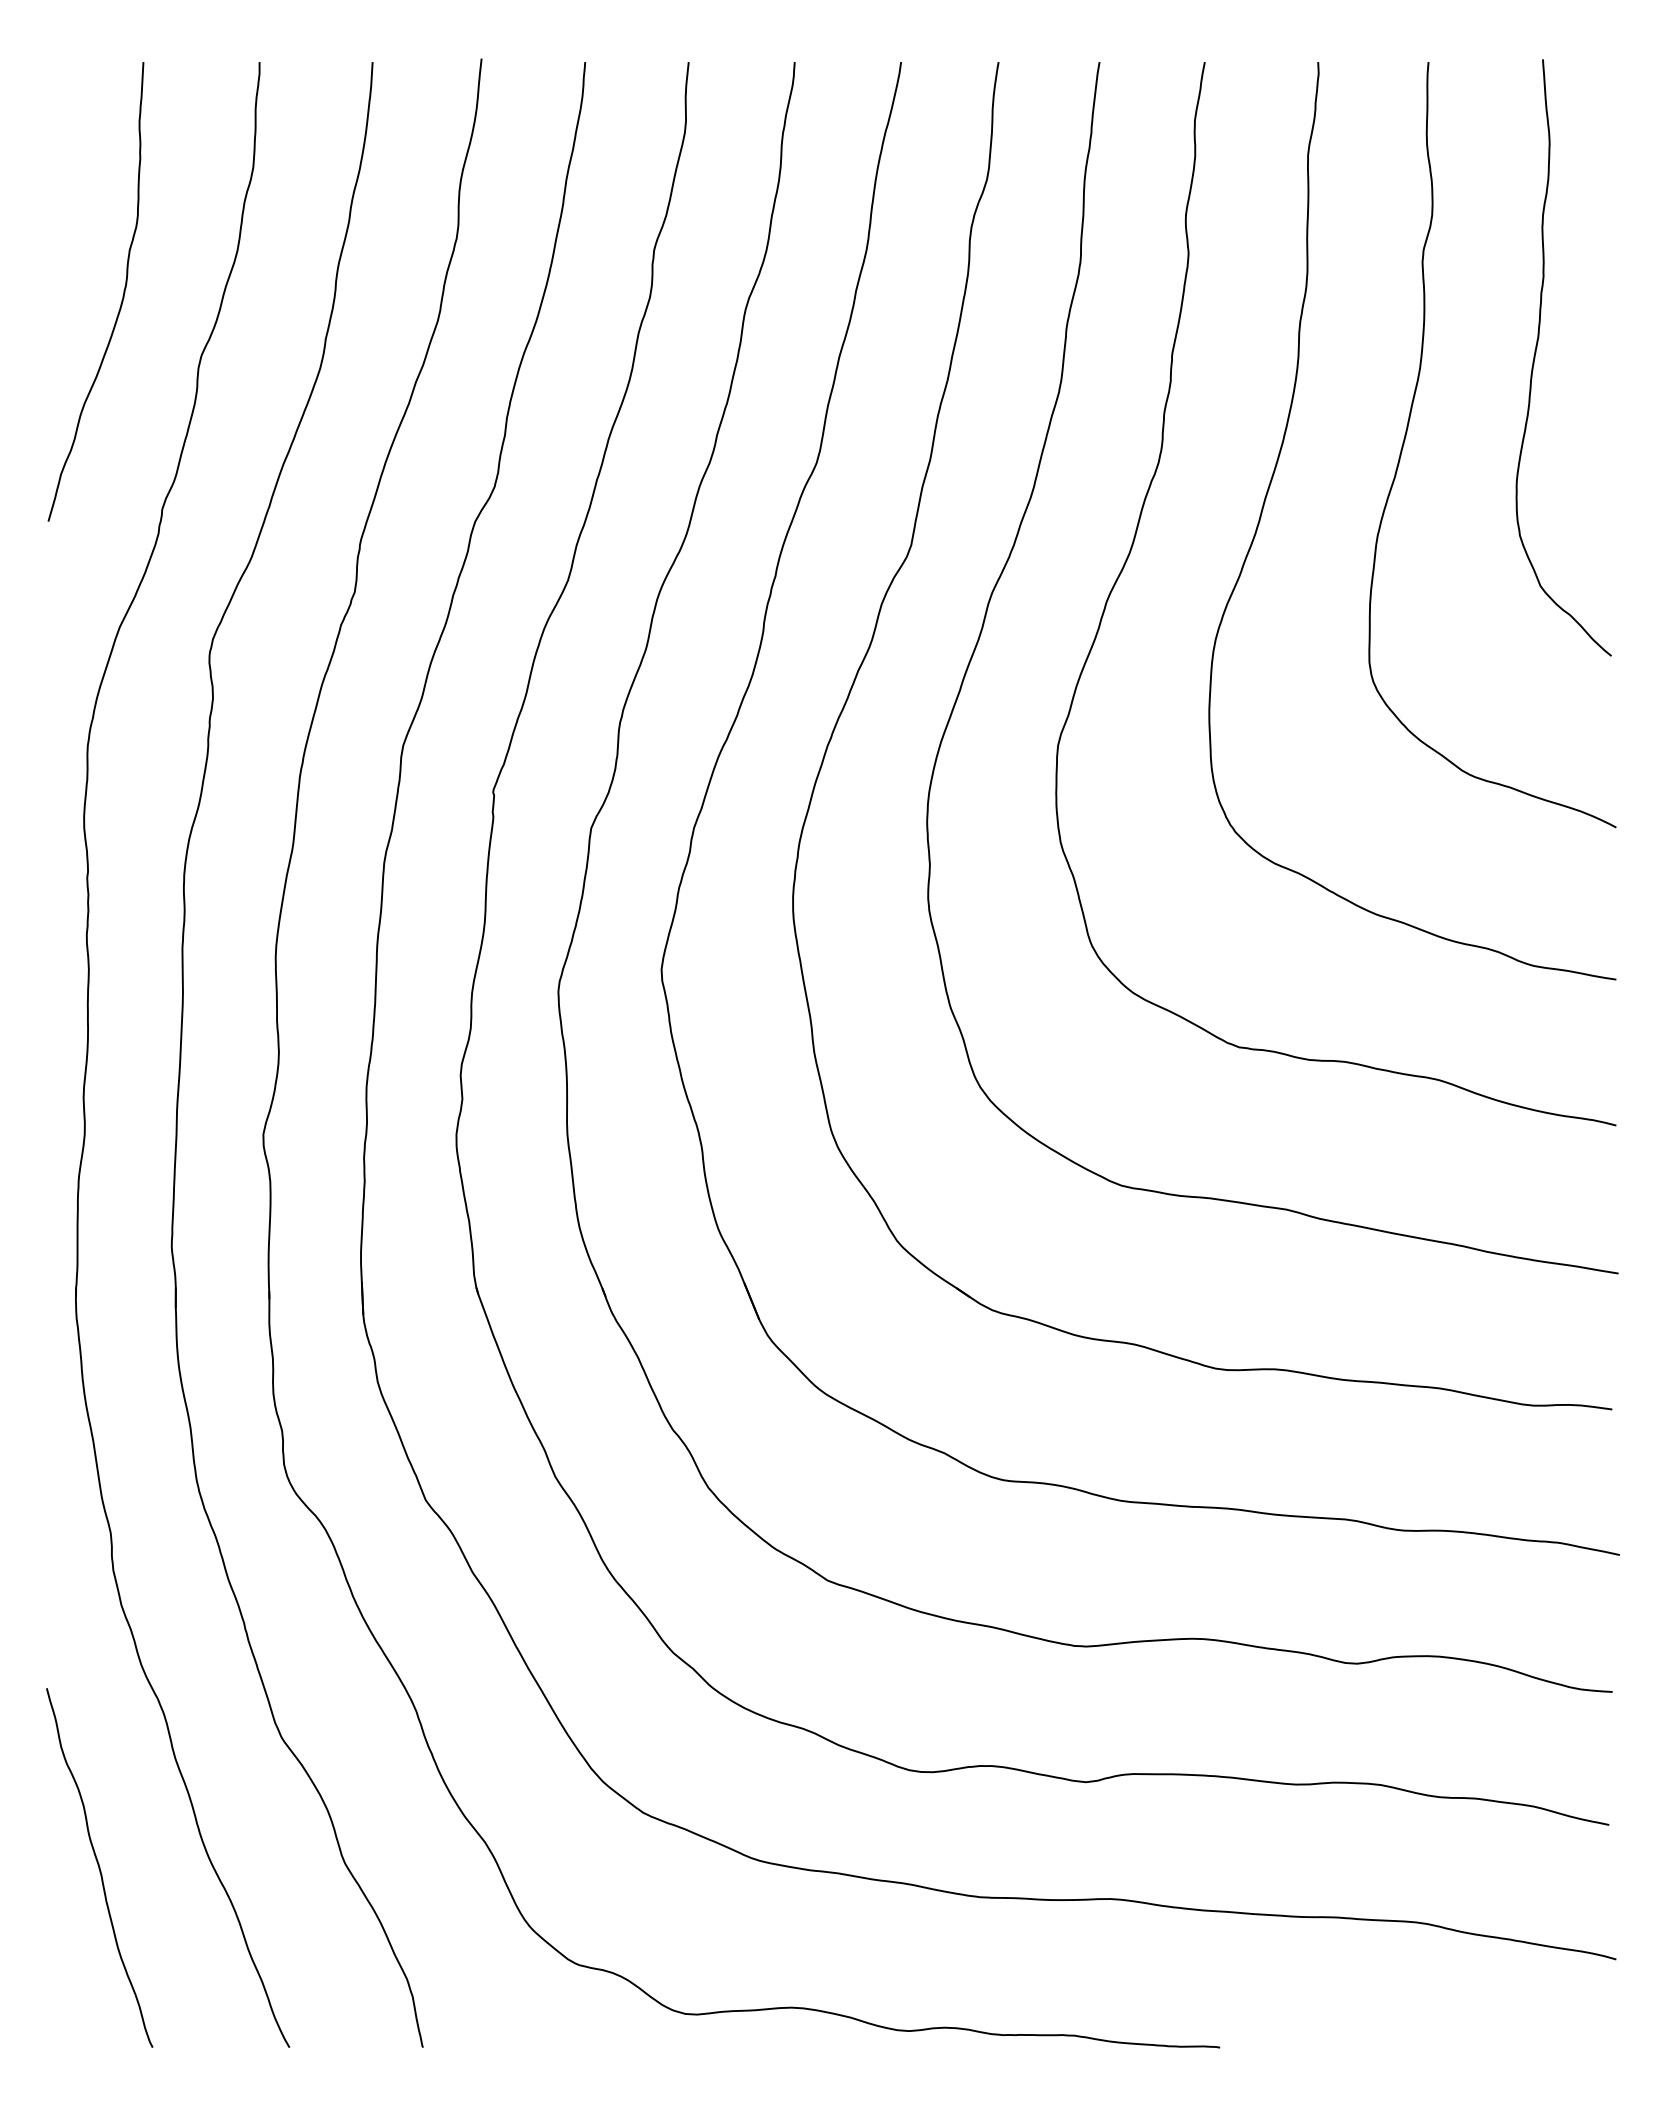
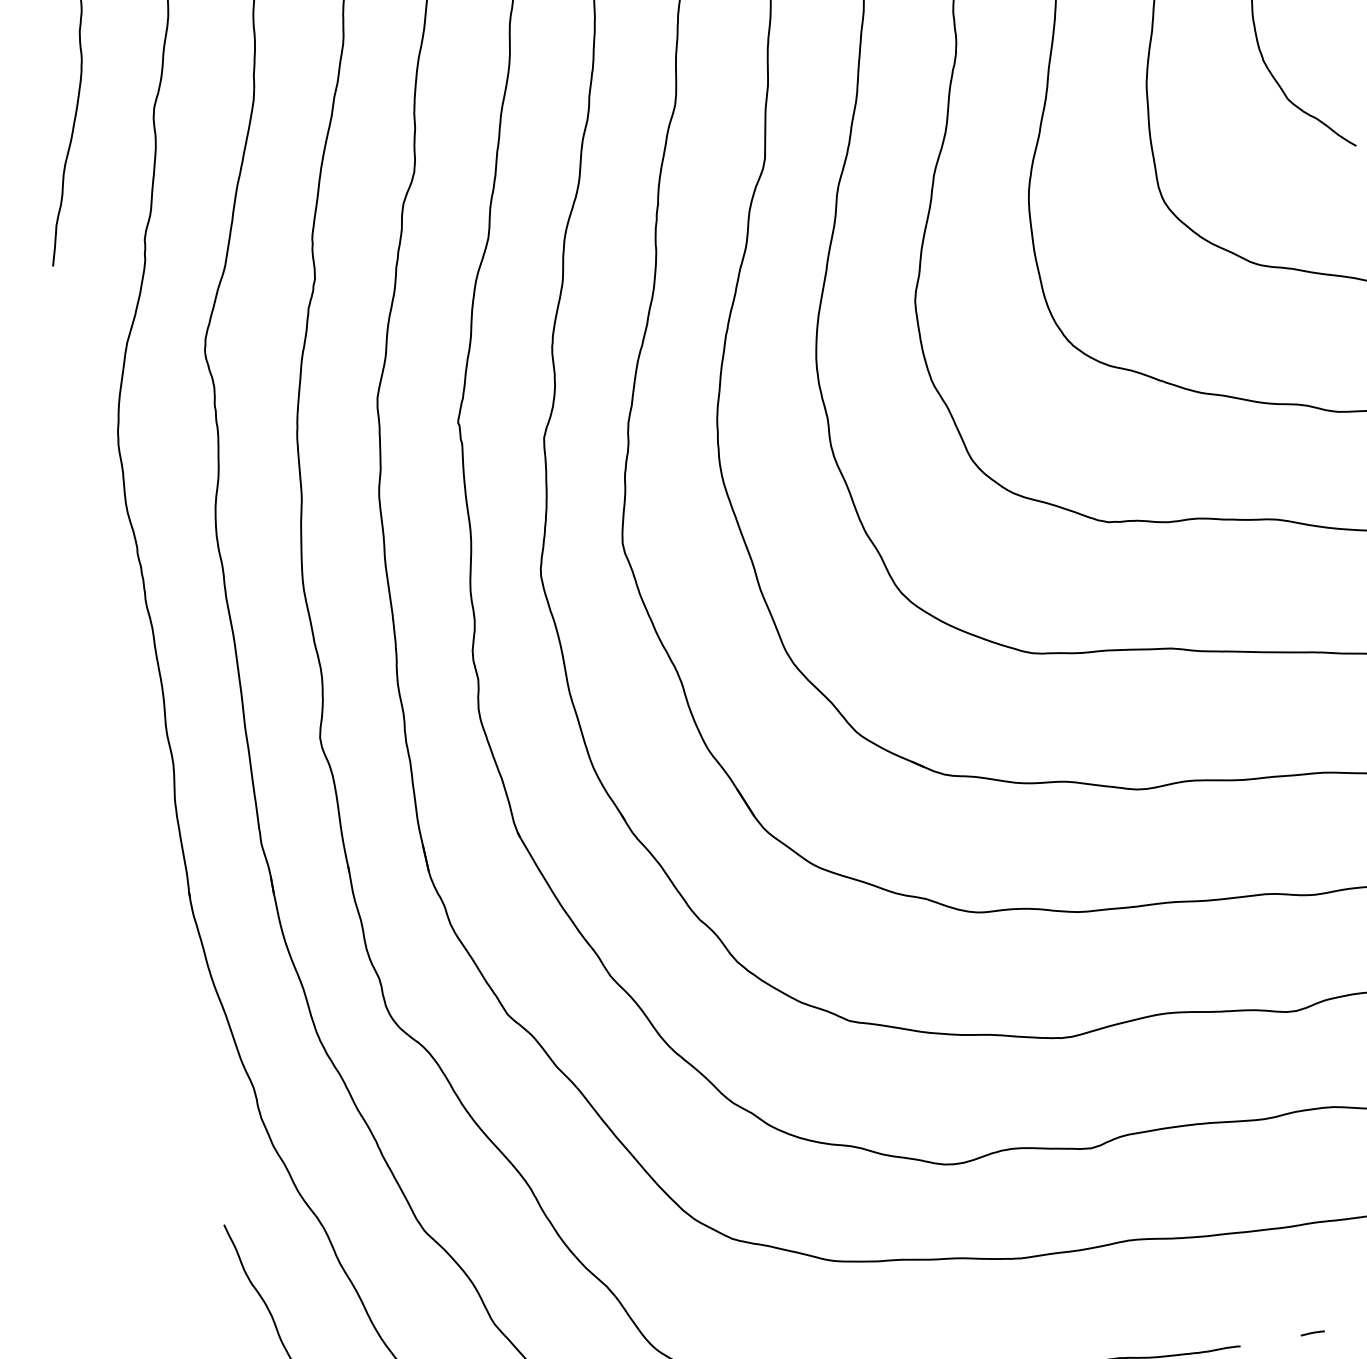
line: (1307, 2047) -> (1312, 1333), added

